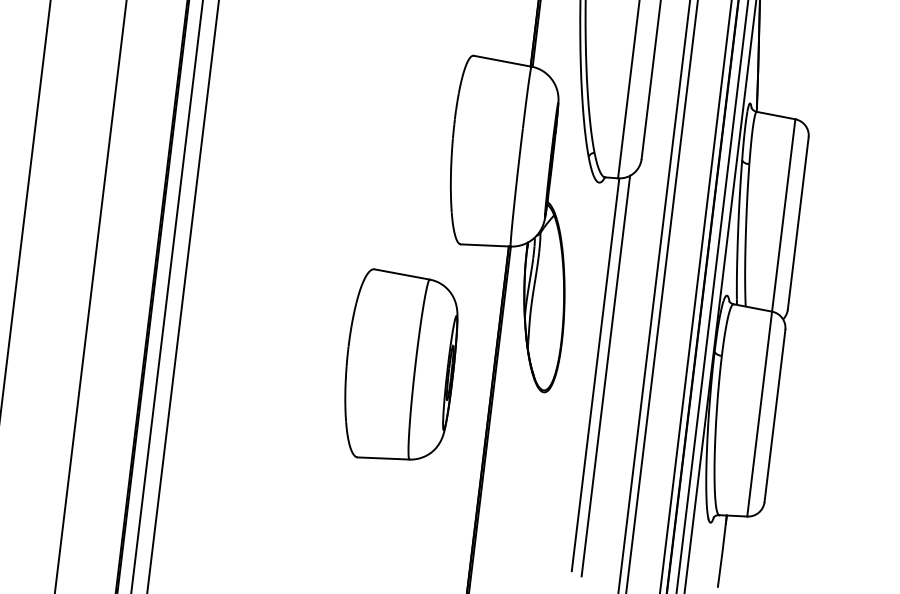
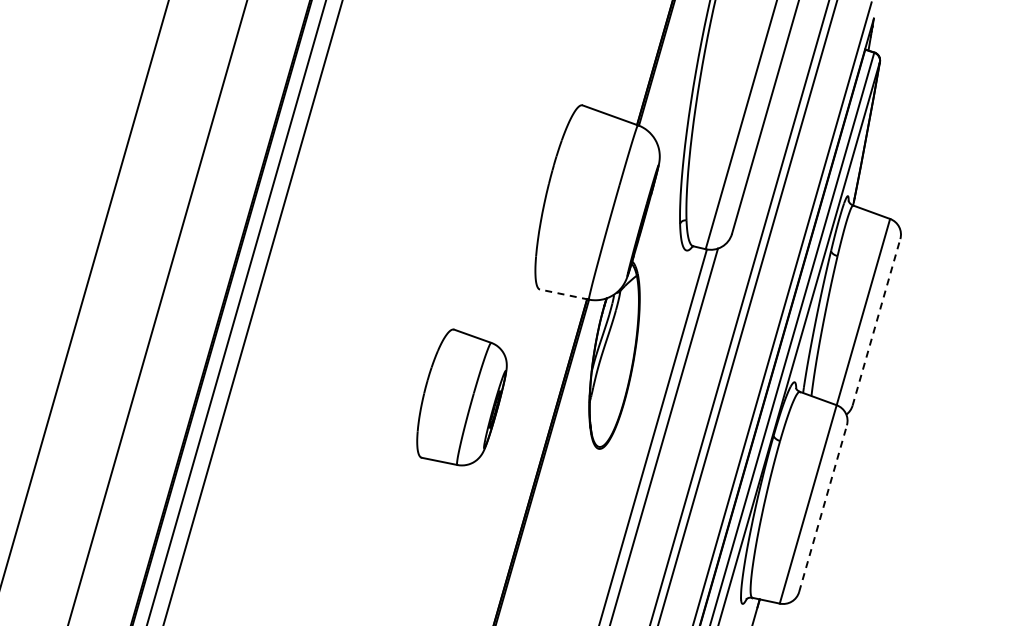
line: (798, 223) -> (876, 322), solid -> dashed
line: (485, 245) -> (564, 294), solid -> dashed
part: (400, 363) -> (461, 397), size x0.7
line: (775, 415) -> (823, 508), solid -> dashed

